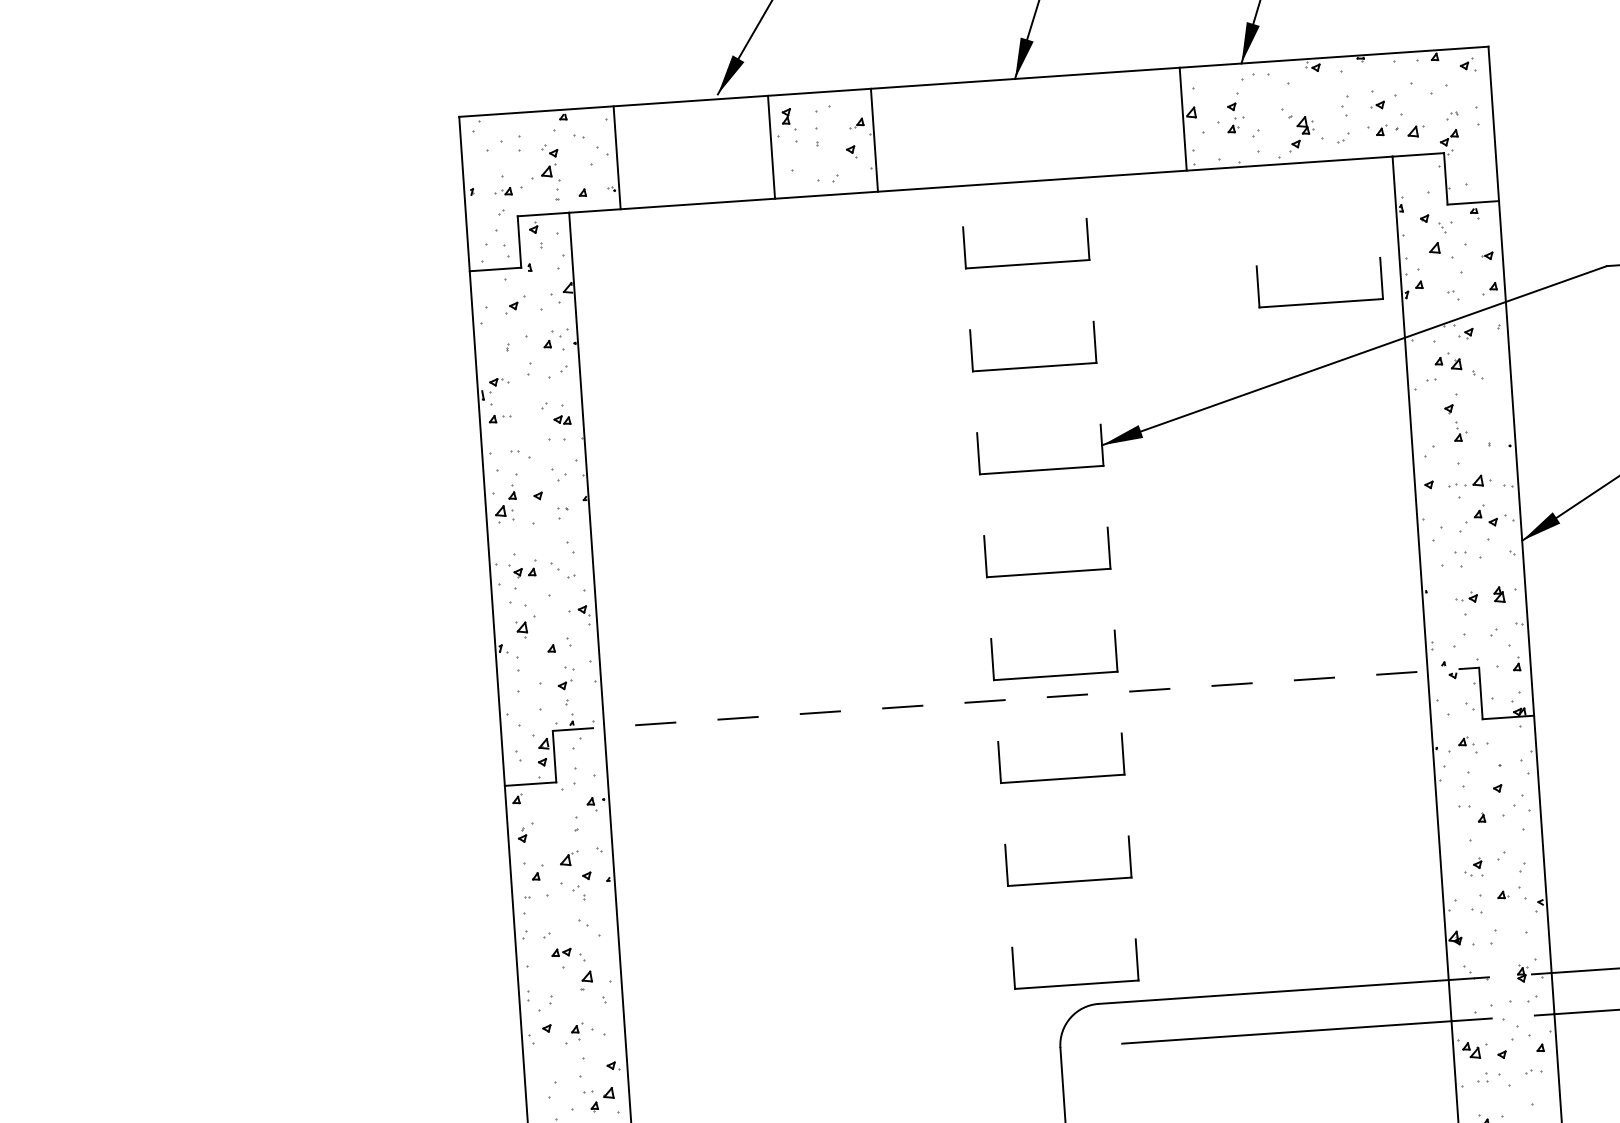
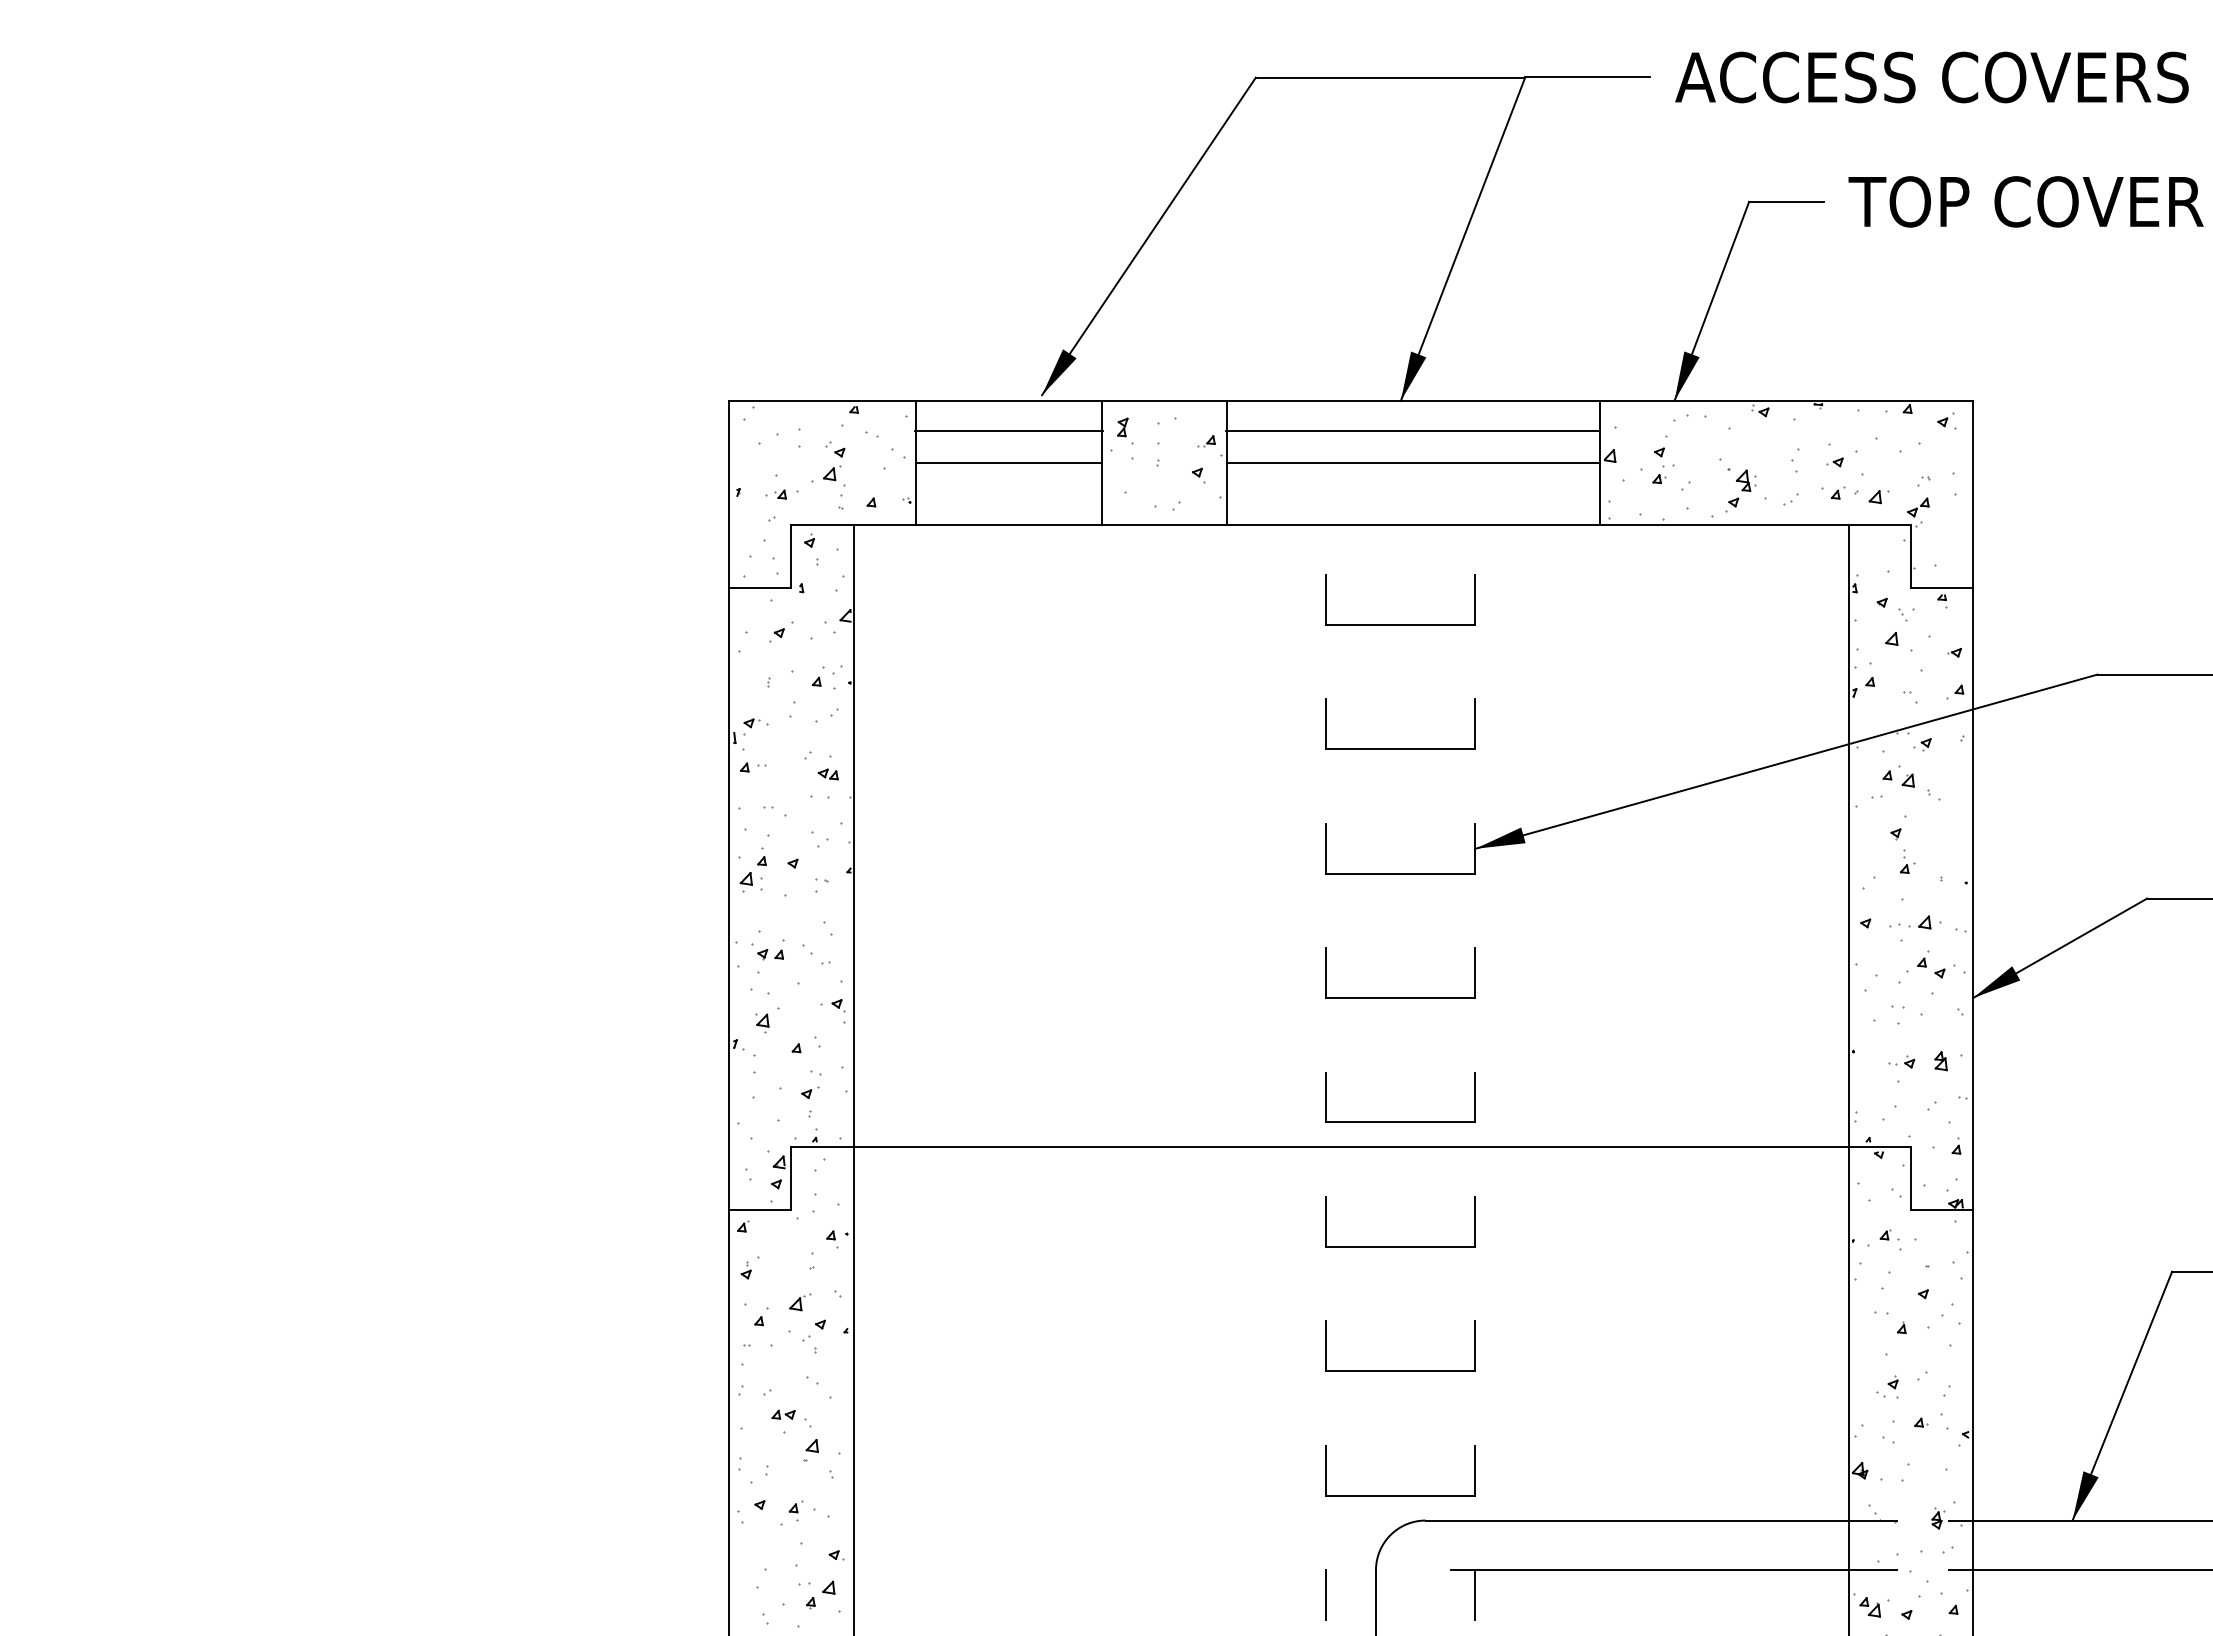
line: (1026, 102) -> (1412, 430), added
line: (692, 125) -> (1008, 430), added
line: (1028, 130) -> (1412, 463), added
line: (693, 152) -> (1008, 463), added
part: (1320, 302) -> (1750, 695), removed
line: (1016, 699) -> (1351, 1147), dashed -> solid
line: (1144, 1063) -> (1475, 1595), added
line: (1020, 1071) -> (1326, 1595), added

